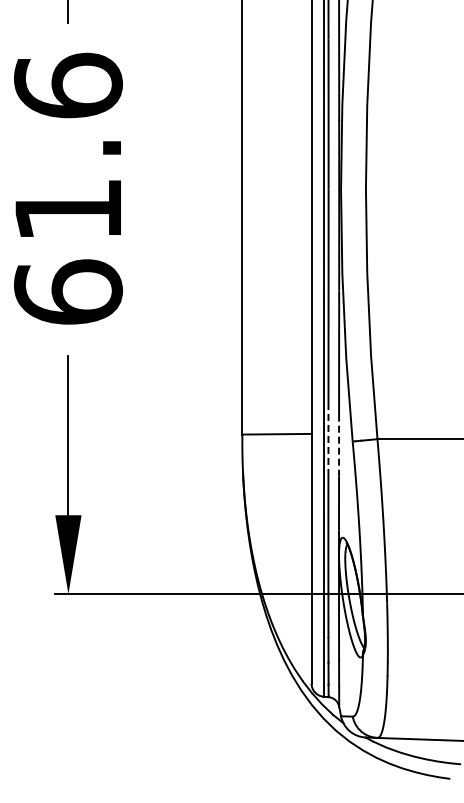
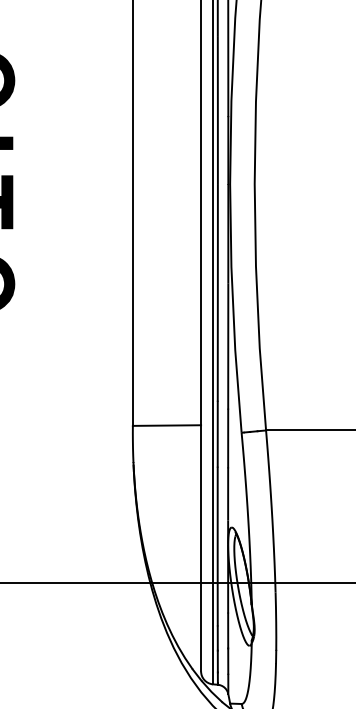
line: (328, 442) -> (217, 433), dashed -> solid
line: (339, 446) -> (228, 437), dashed -> solid

